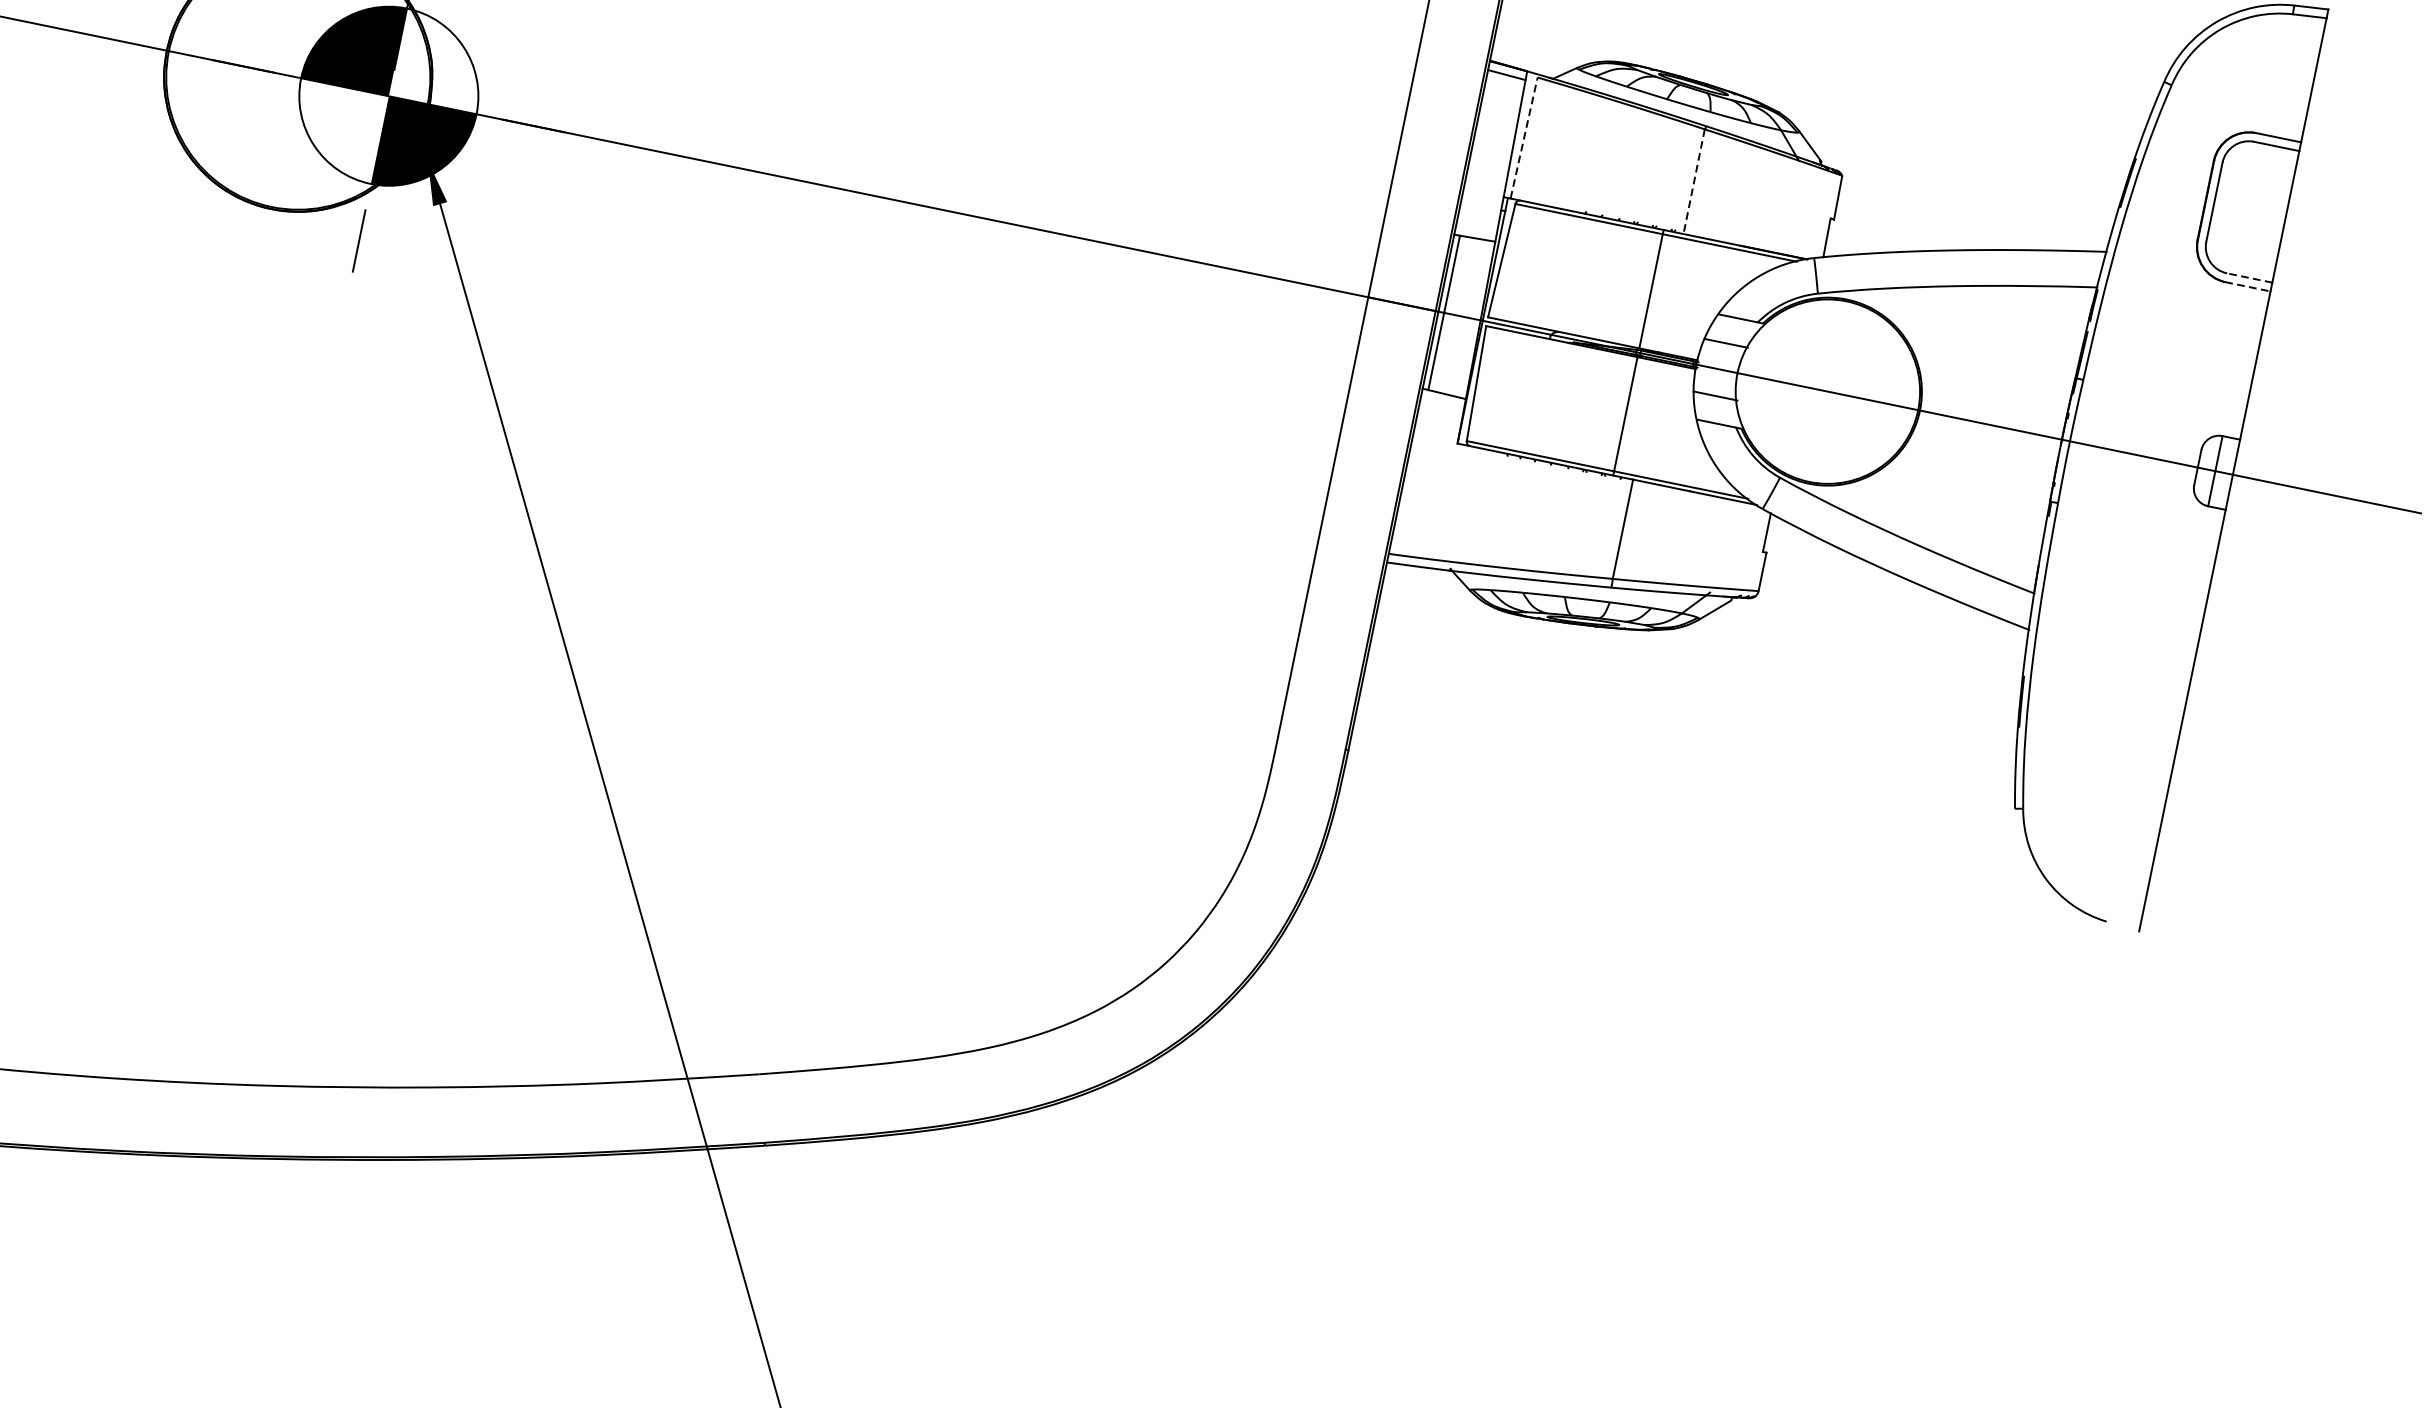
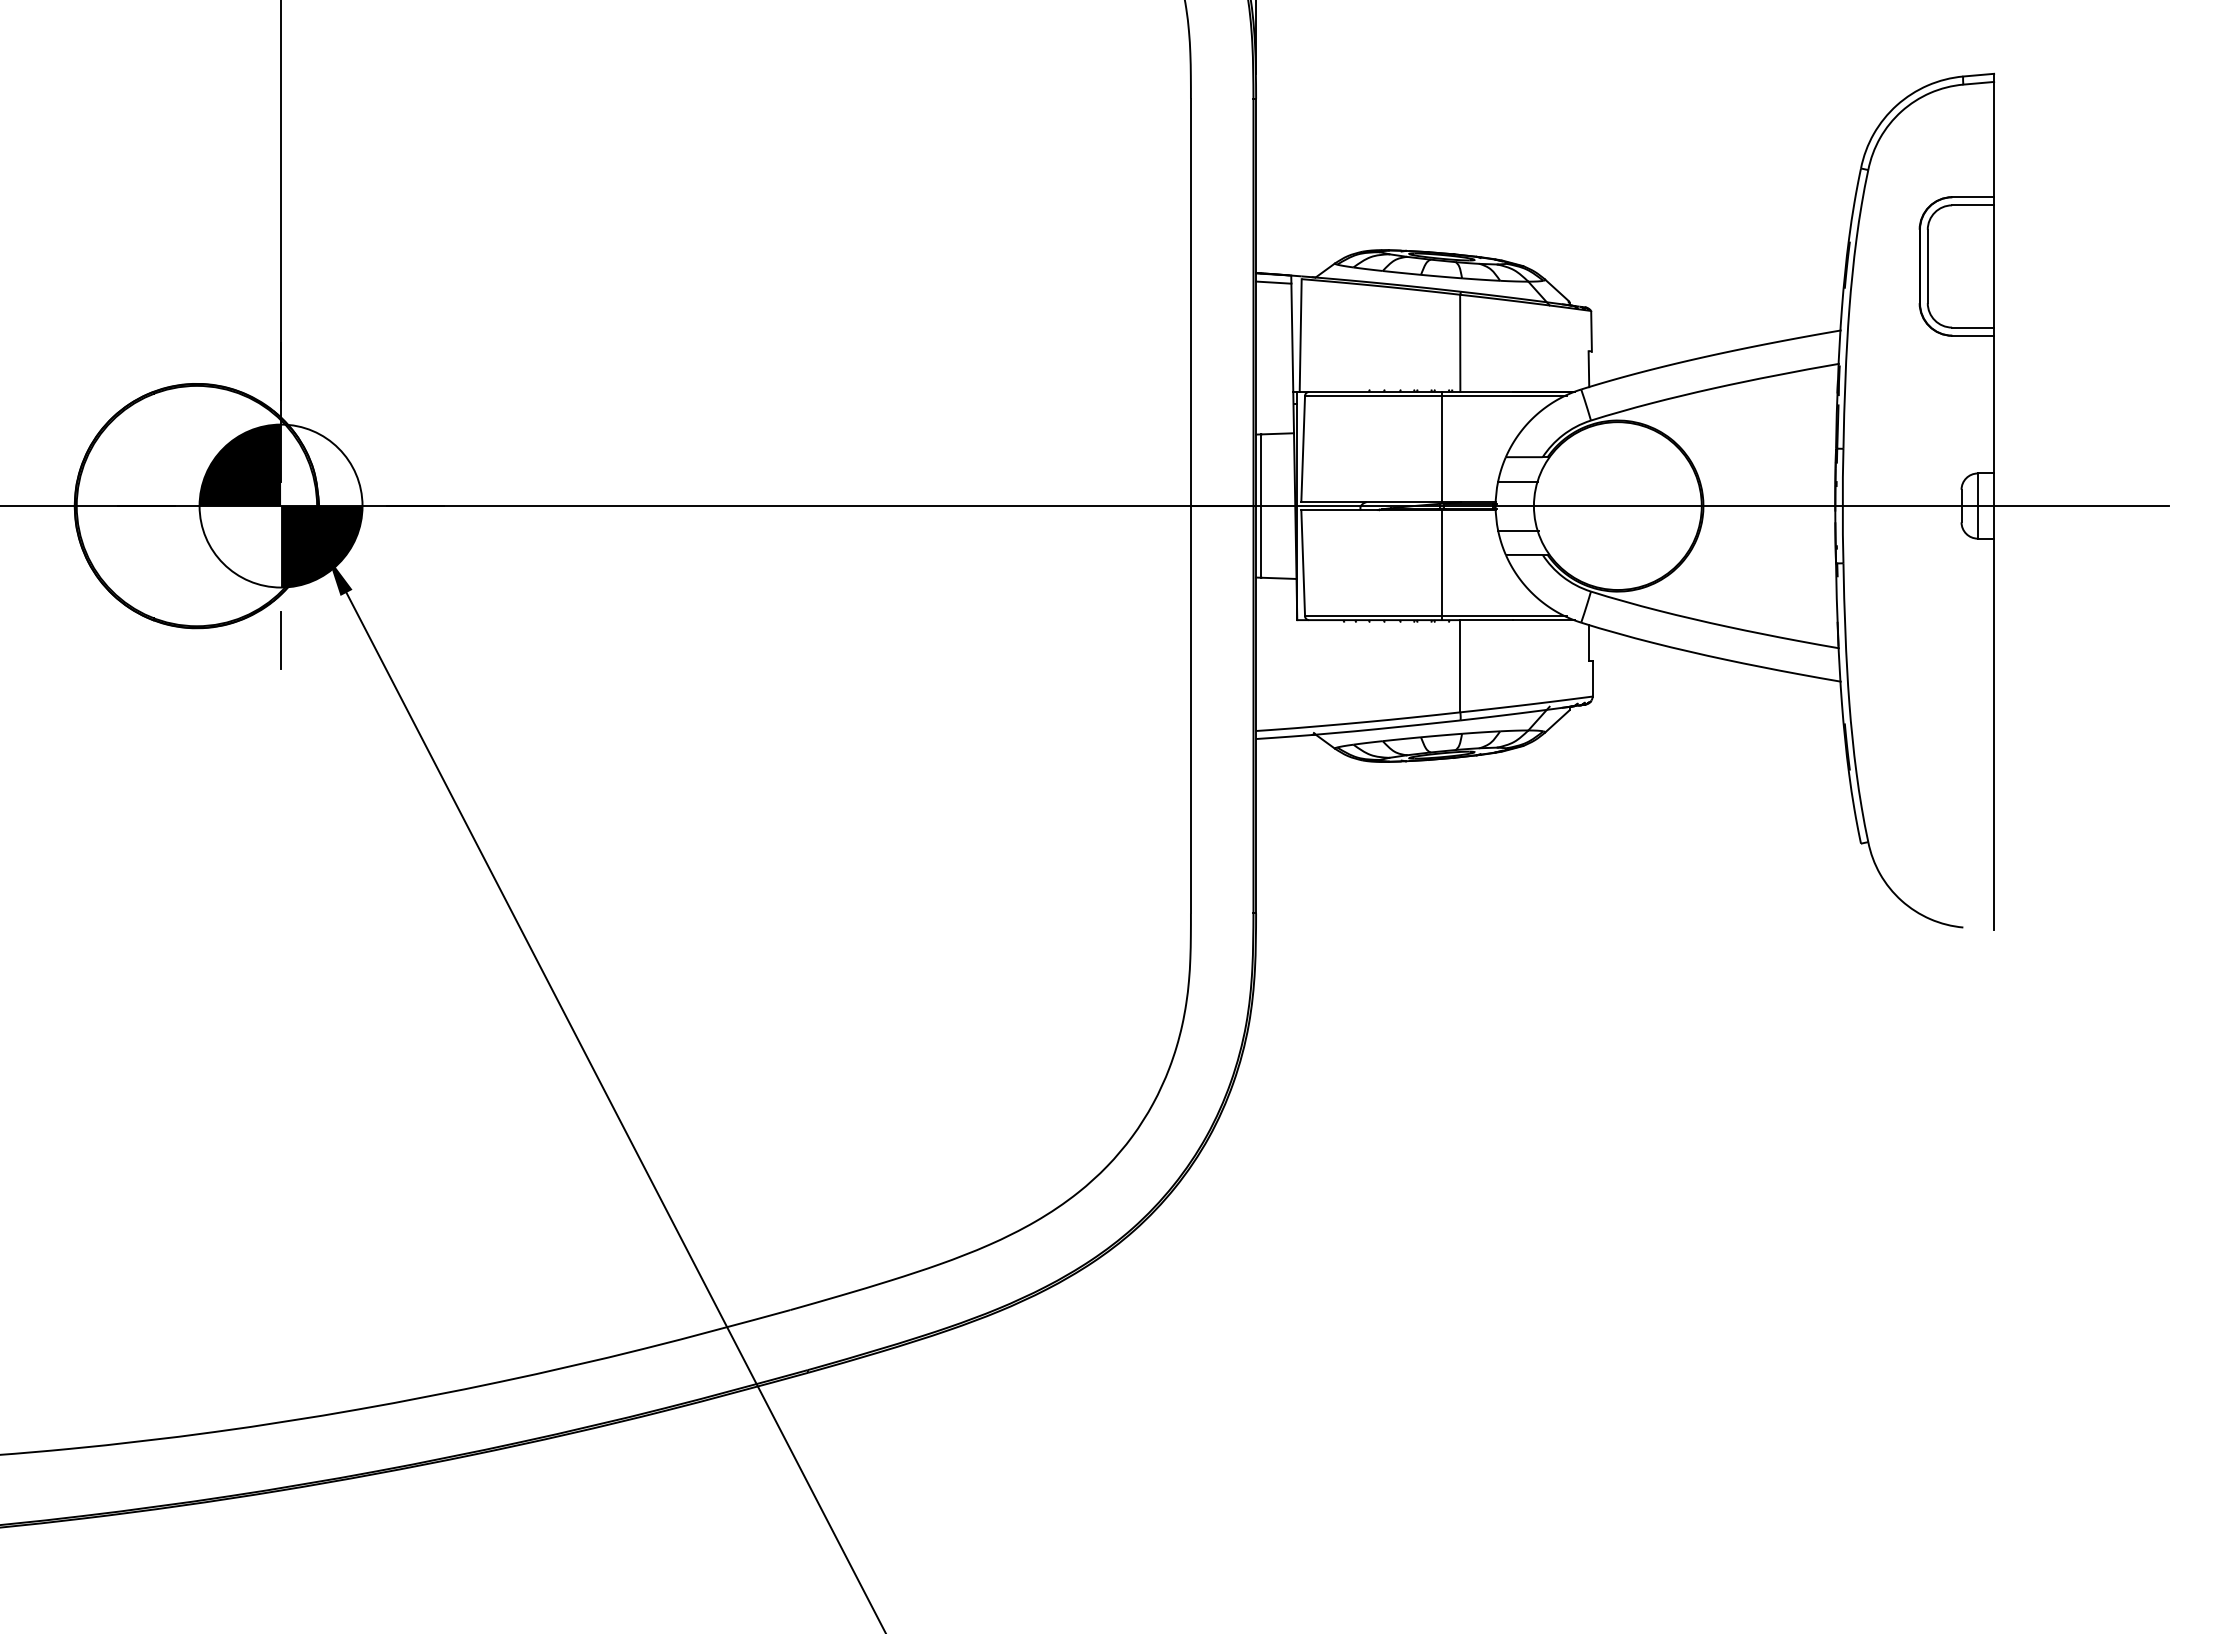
line: (1523, 137) -> (1300, 335), dashed -> solid
line: (1694, 181) -> (1460, 343), dashed -> solid
line: (2249, 277) -> (1972, 327), dashed -> solid
line: (2248, 286) -> (1973, 335), dashed -> solid

